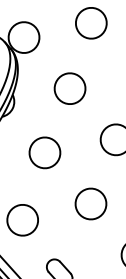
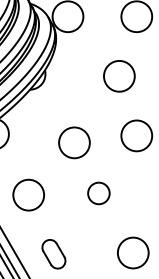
circle: (70, 88) -> (119, 76), moved
circle: (44, 152) -> (74, 142), moved
circle: (90, 204) -> (98, 193), size x0.7

